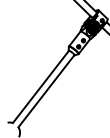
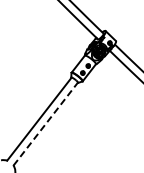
line: (46, 91) -> (45, 124), solid -> dashed

